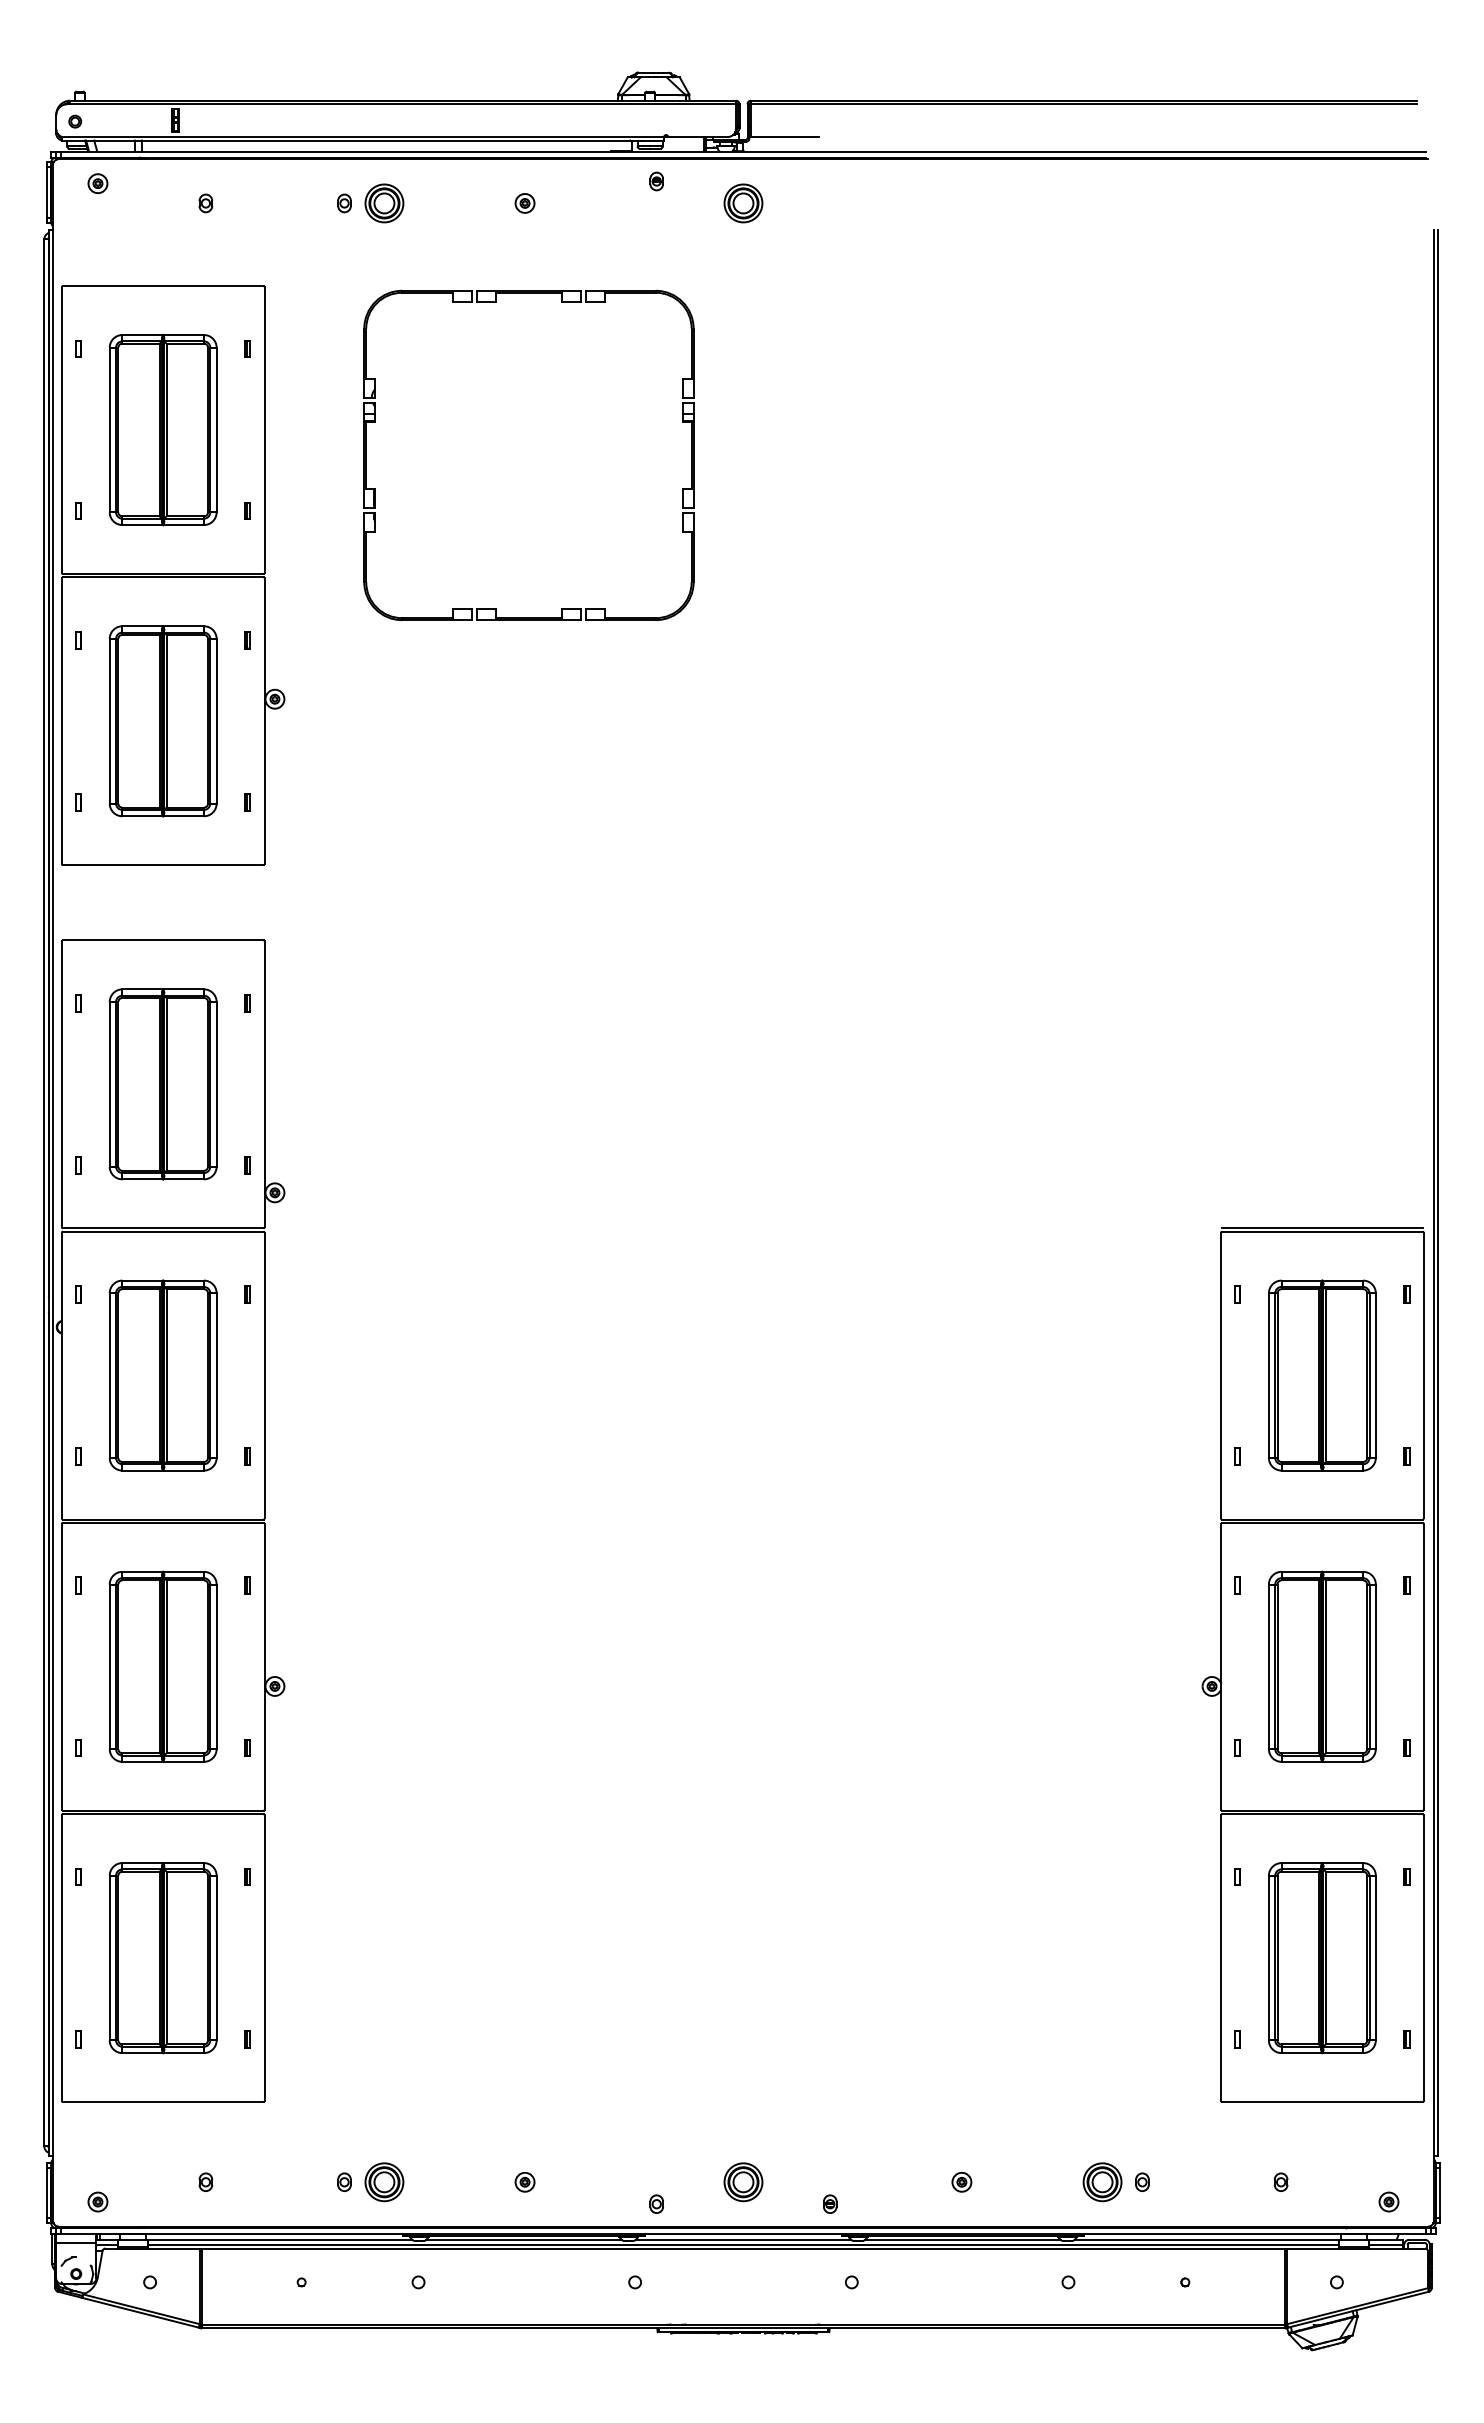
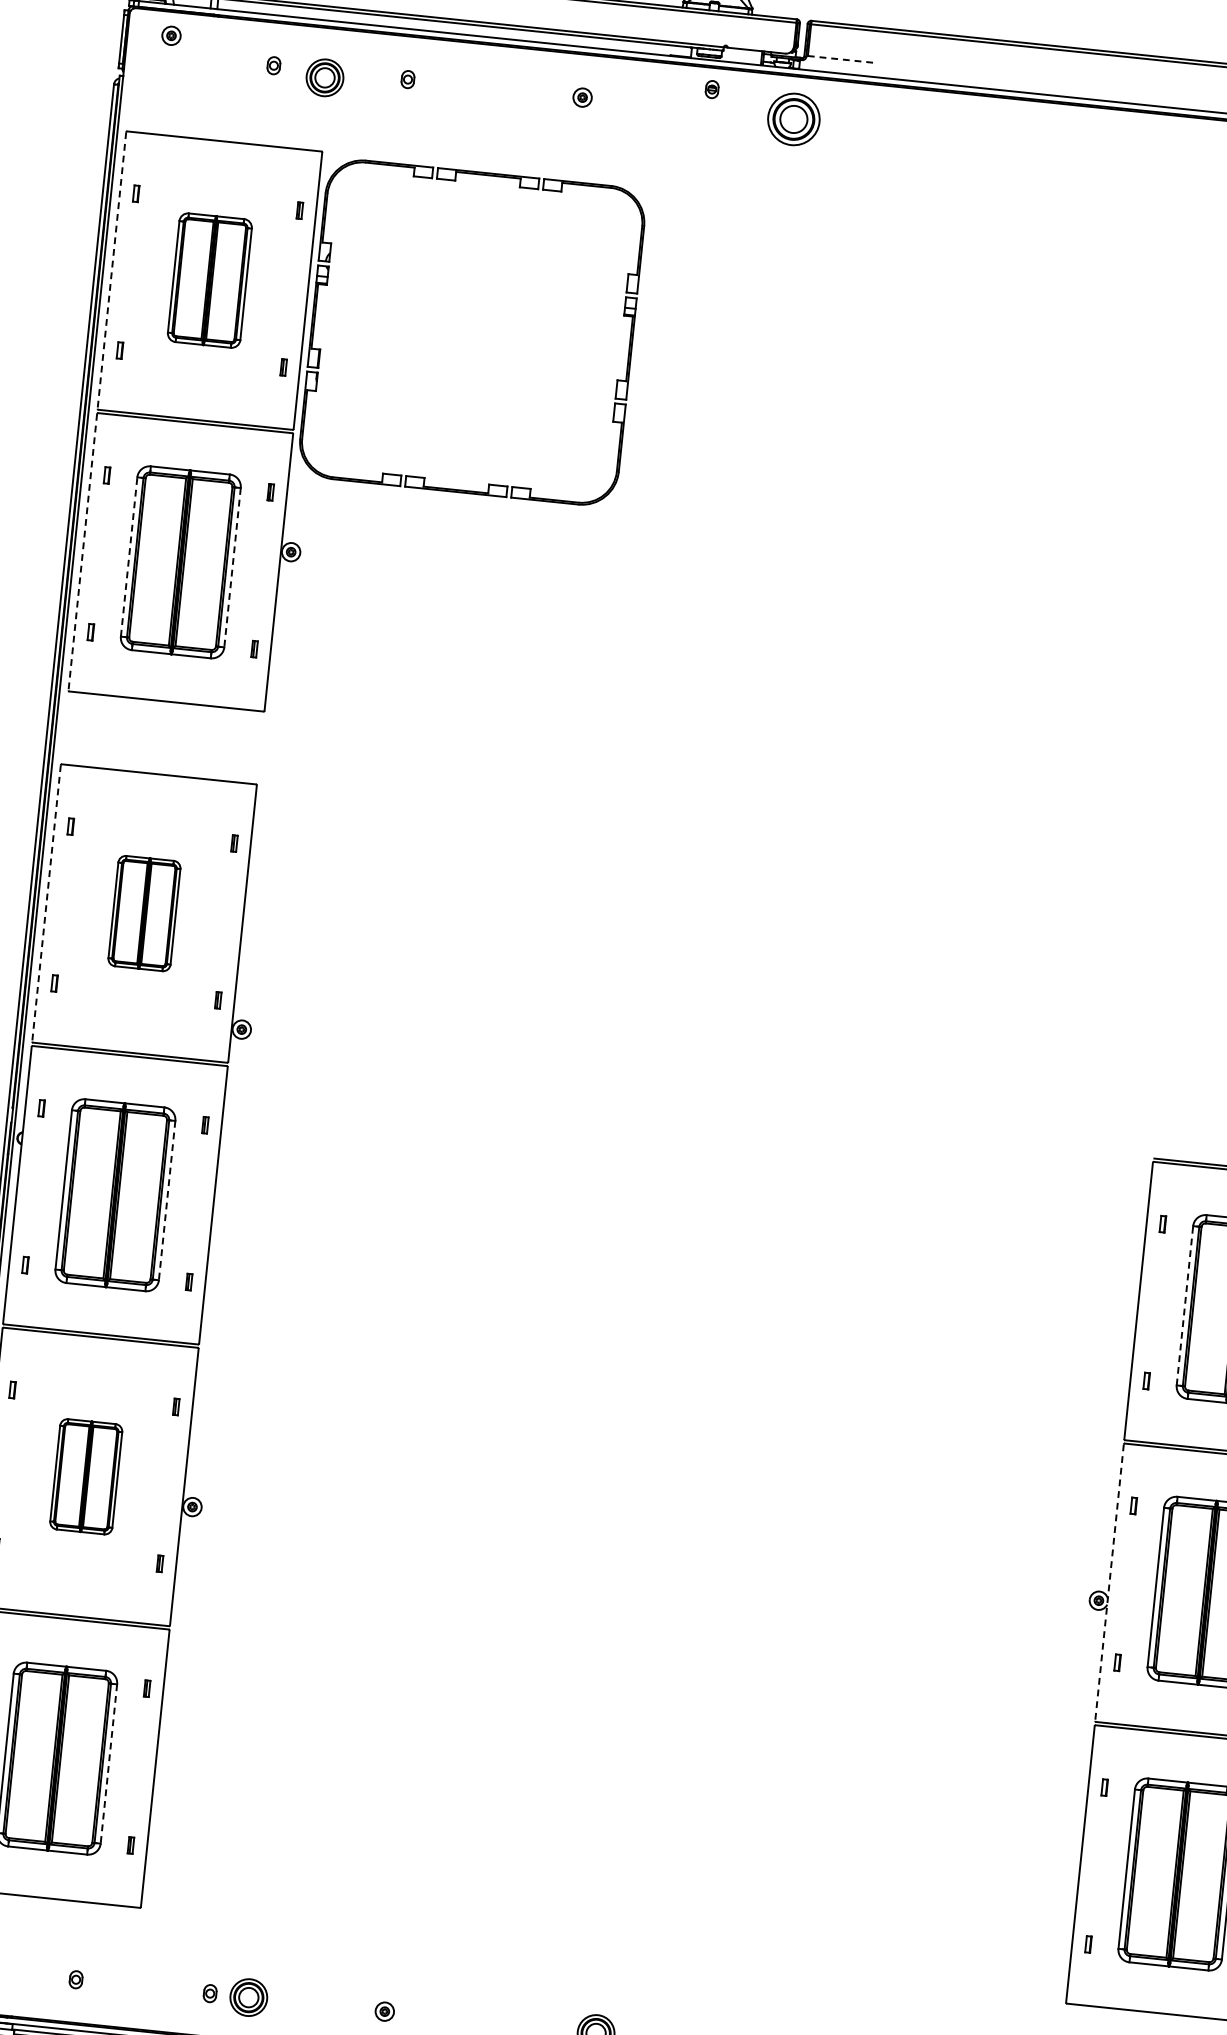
line: (784, 137) -> (840, 59), solid -> dashed
part: (384, 203) -> (325, 77), moved
part: (743, 203) -> (793, 119), size x1.4
part: (496, 302) -> (456, 181), moved
part: (162, 429) -> (209, 280), size x0.7
line: (61, 430) -> (111, 270), solid -> dashed
line: (109, 720) -> (128, 556), solid -> dashed
line: (61, 721) -> (82, 552), solid -> dashed
line: (216, 721) -> (232, 567), solid -> dashed
line: (61, 1084) -> (46, 903), solid -> dashed
part: (162, 1084) -> (143, 913), size x0.6
line: (1268, 1375) -> (1184, 1305), solid -> dashed
line: (216, 1376) -> (166, 1201), solid -> dashed
part: (162, 1666) -> (85, 1476), size x0.6
line: (1221, 1666) -> (1110, 1582), solid -> dashed
line: (216, 1958) -> (108, 1764), solid -> dashed

